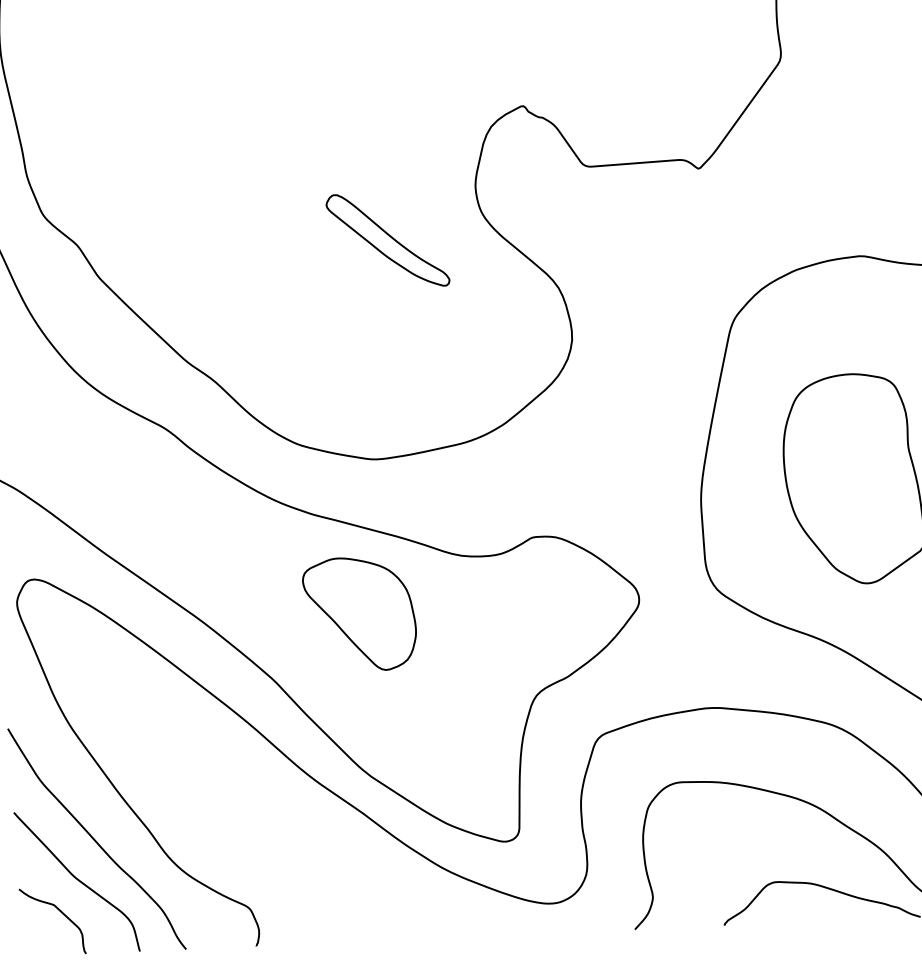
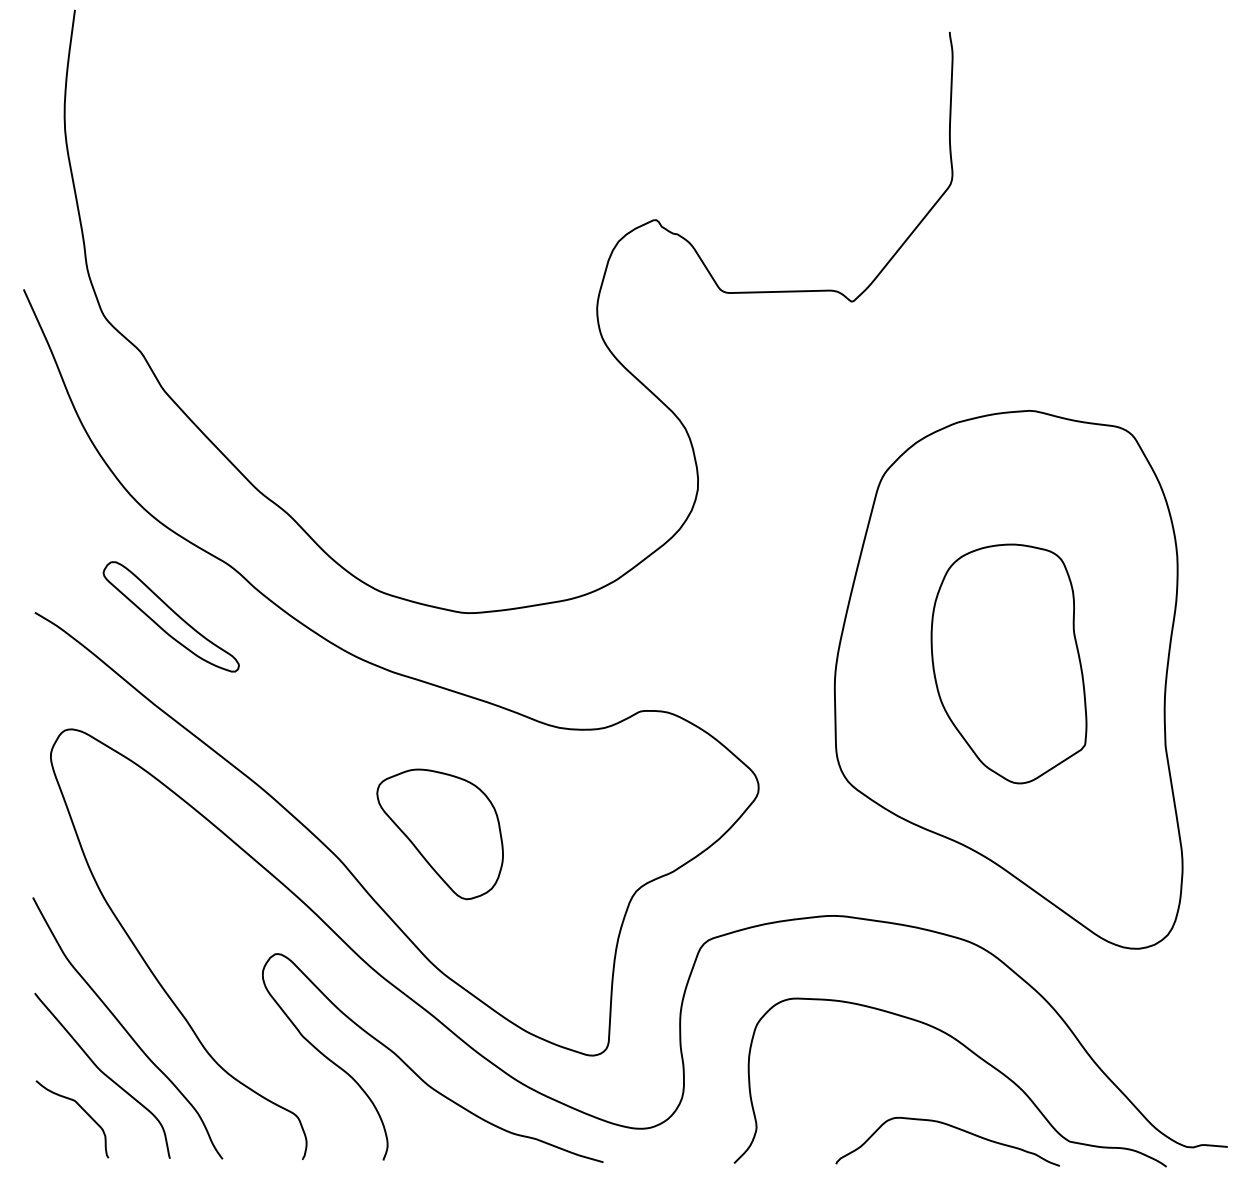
part: (387, 240) -> (170, 616), moved
part: (359, 614) -> (439, 834), moved
curve: (352, 865) -> (416, 1073), added

